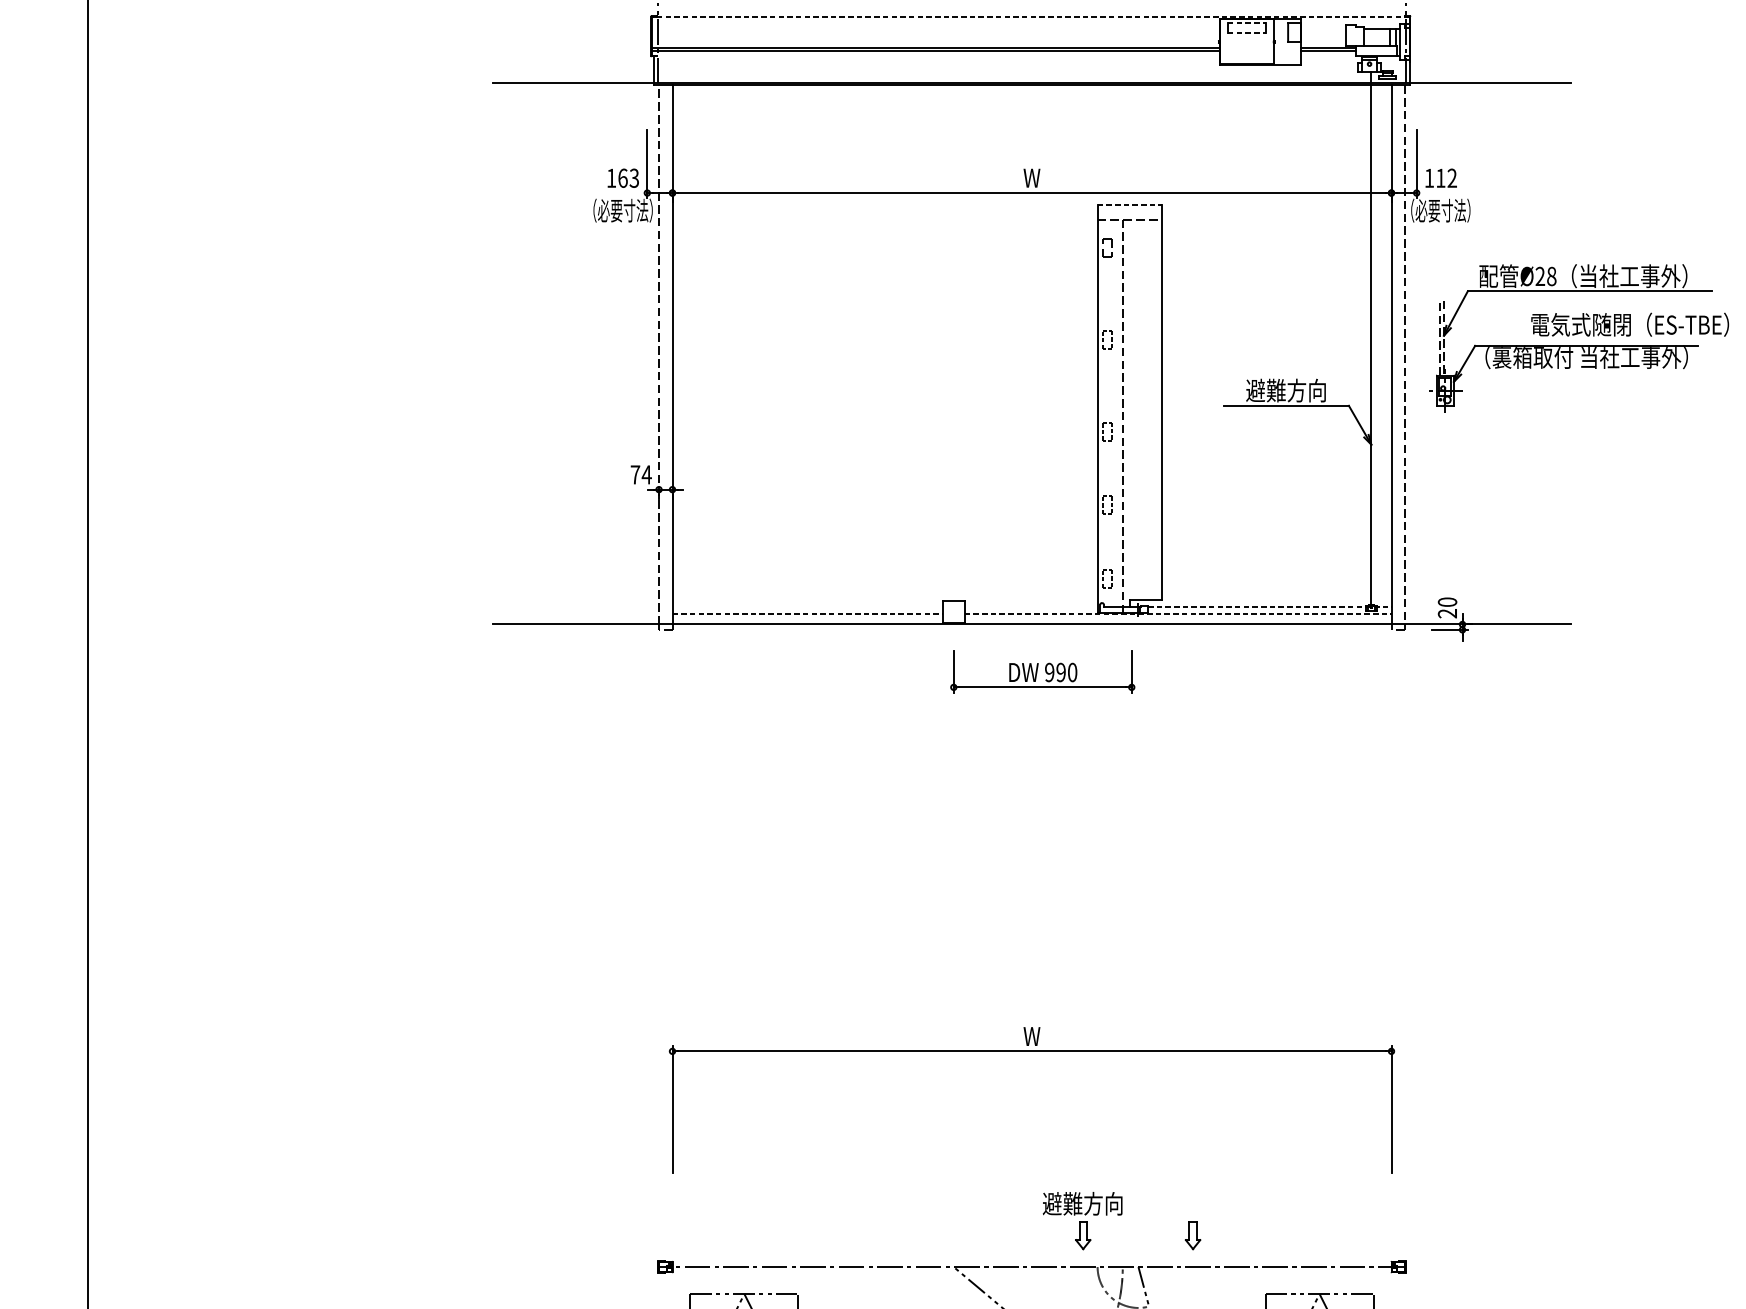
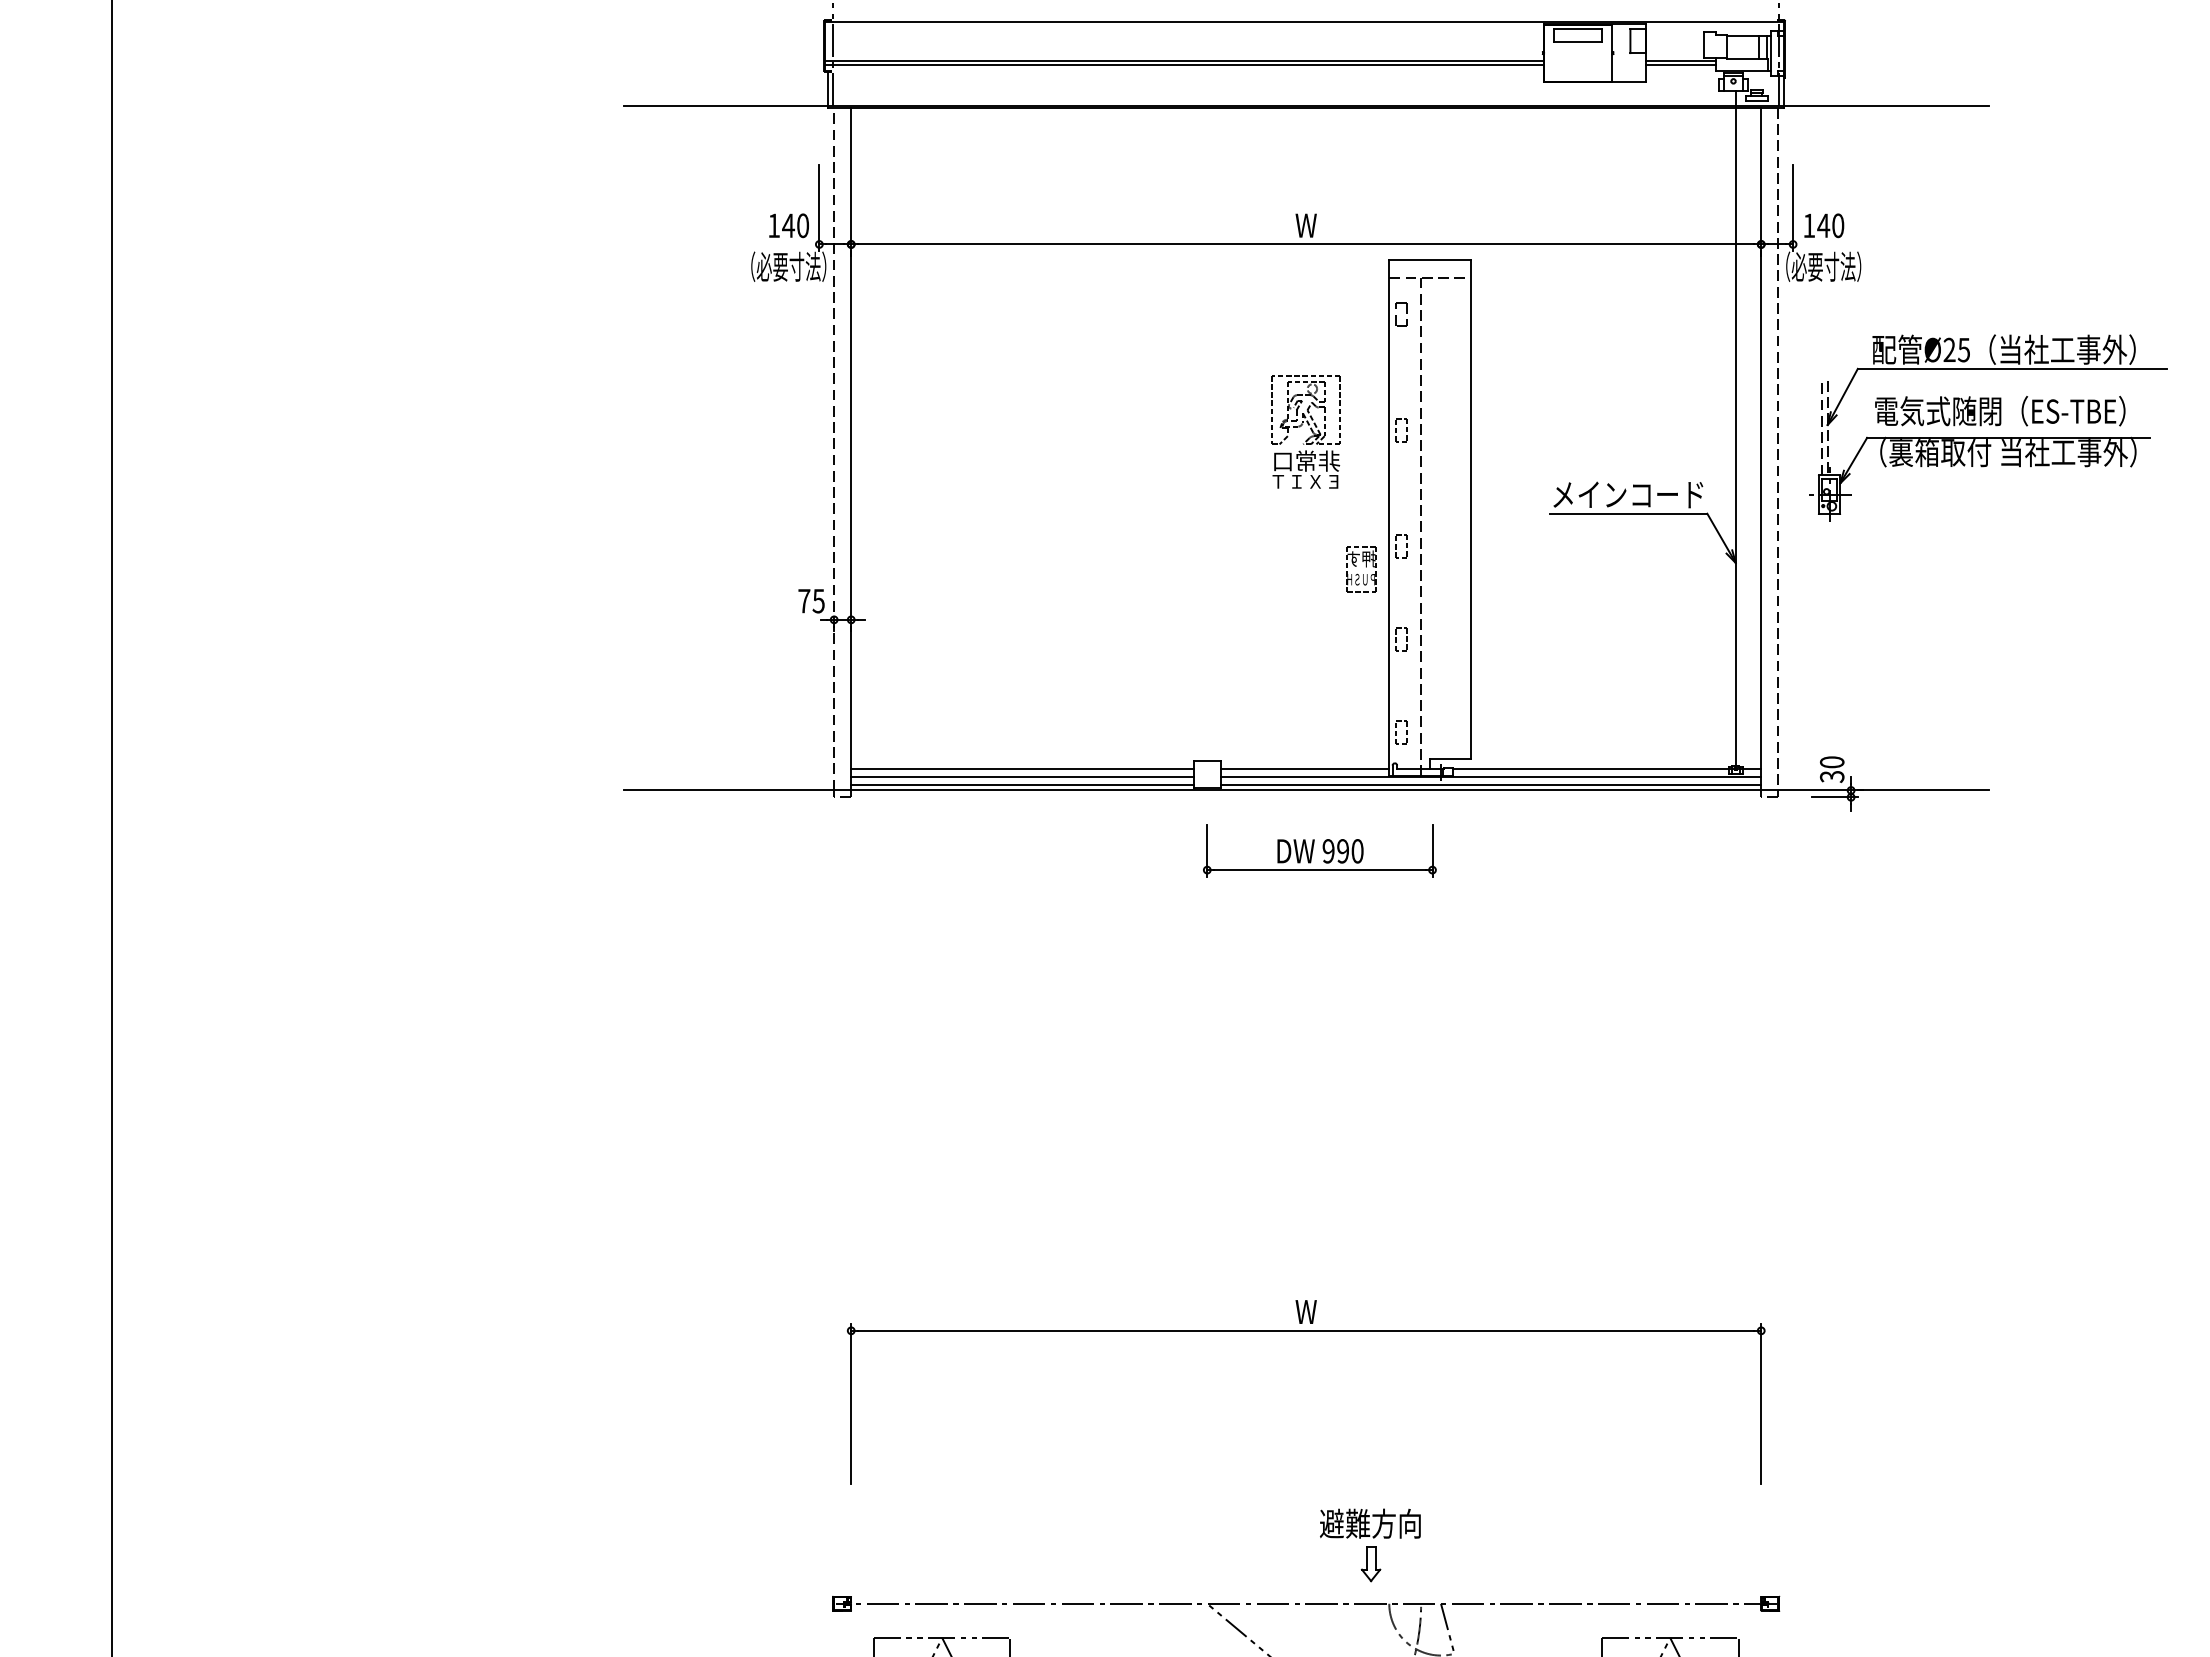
line: (1030, 16) -> (1304, 21), dashed -> solid
line: (1247, 23) -> (1578, 29), dashed -> solid
line: (1247, 33) -> (1578, 42), dashed -> solid
text: (628, 178) -> (795, 225), 163 -> 140
text: (1446, 178) -> (1830, 225), 112 -> 140
line: (1130, 204) -> (1430, 259), dashed -> solid
text: (1551, 276) -> (1963, 349), Ø28 -> Ø25
text: (1630, 325) -> (2000, 411), moved
part: (1031, 340) -> (1305, 431), added
text: (1286, 390) -> (1628, 494), 避難方向 -> メインコード
part: (1075, 449) -> (1361, 569), added
text: (646, 475) -> (818, 601), 74 -> 75
line: (807, 607) -> (1022, 768), added
line: (1030, 607) -> (1304, 768), added
line: (1270, 607) -> (1607, 768), dashed -> solid
line: (807, 613) -> (1022, 776), dashed -> solid
line: (1178, 613) -> (1491, 776), dashed -> solid
text: (1447, 613) -> (1832, 776), 20 -> 30
line: (807, 619) -> (1022, 784), added
line: (1177, 619) -> (1490, 784), added
part: (1192, 1236) -> (1509, 1564), removed

